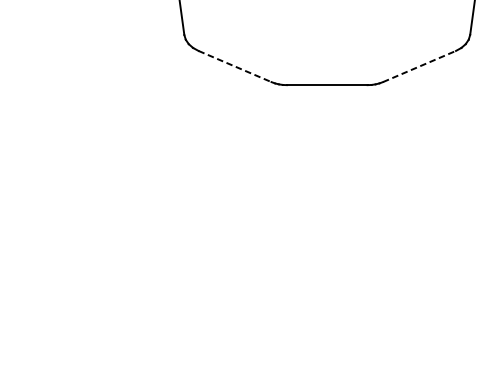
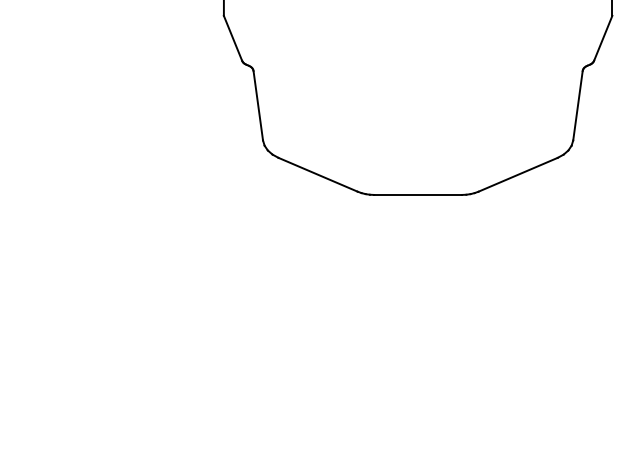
line: (235, 66) -> (318, 174), dashed -> solid
line: (419, 66) -> (518, 174), dashed -> solid

